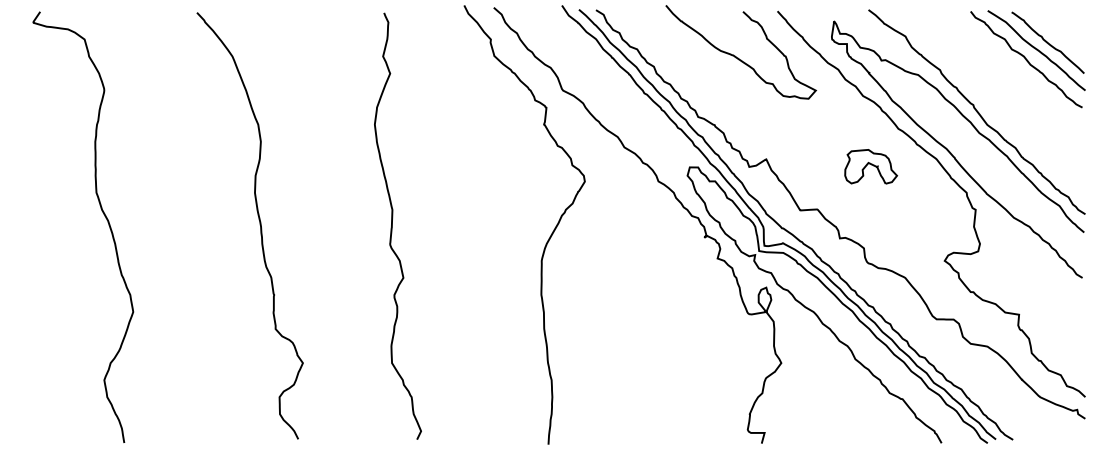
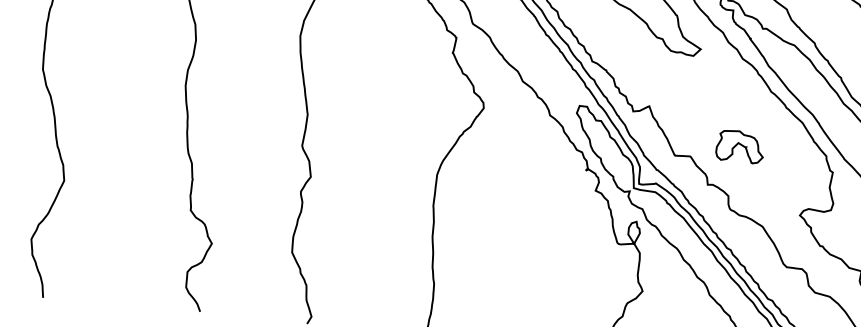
part: (871, 166) -> (740, 146), moved

